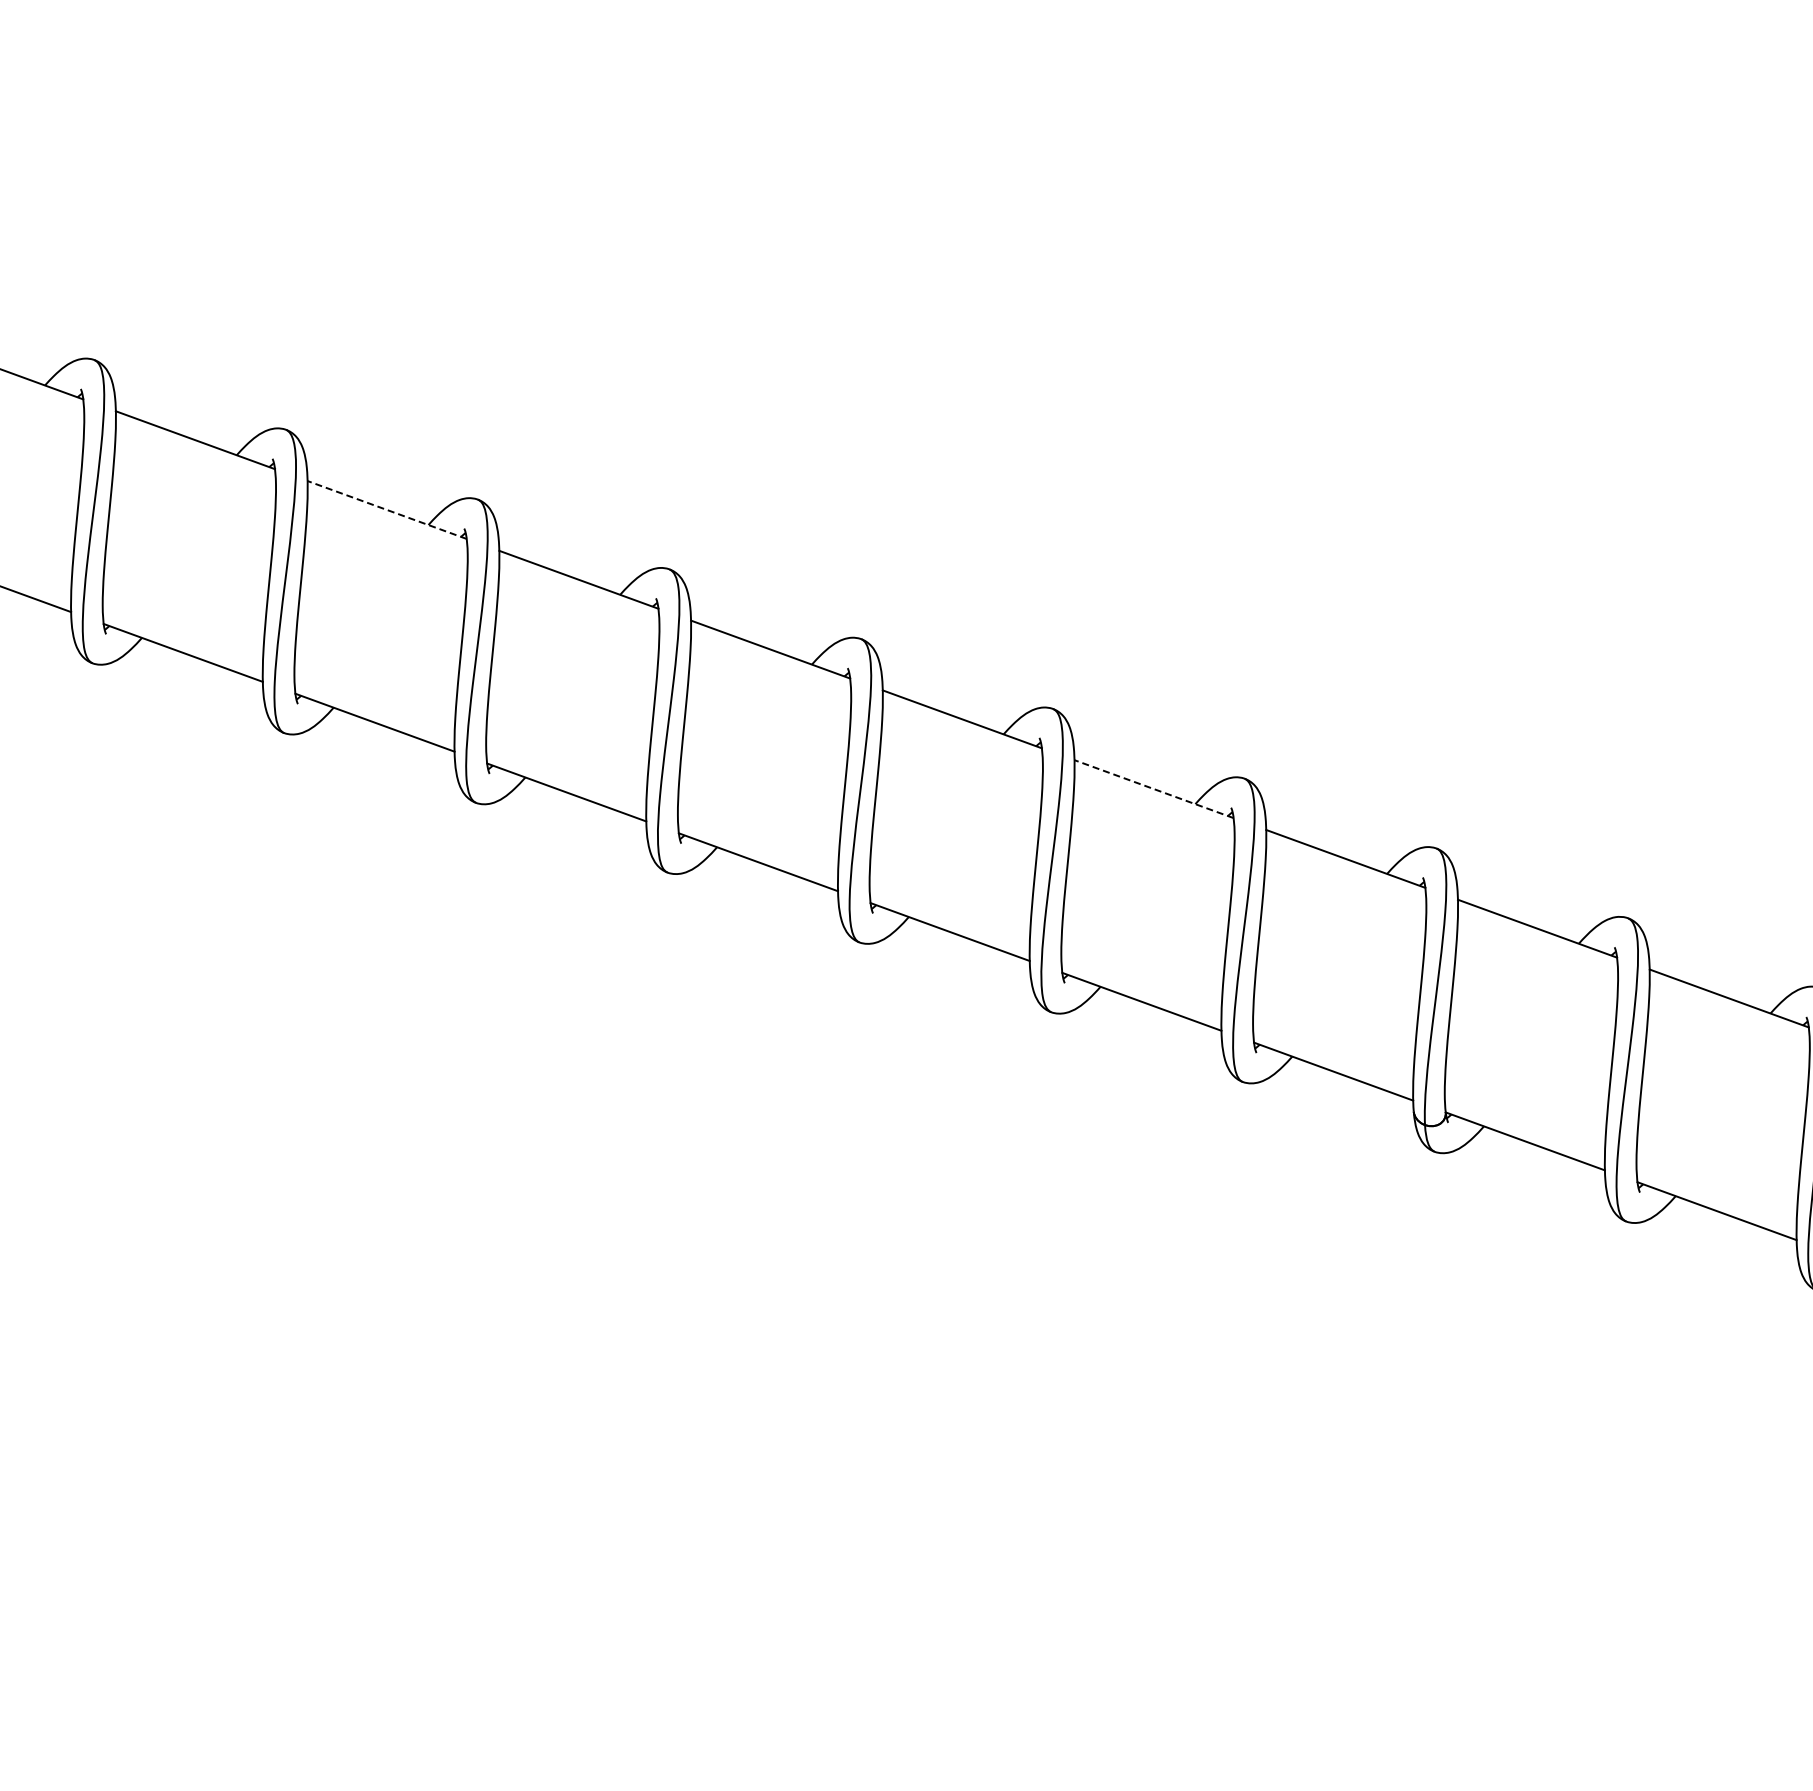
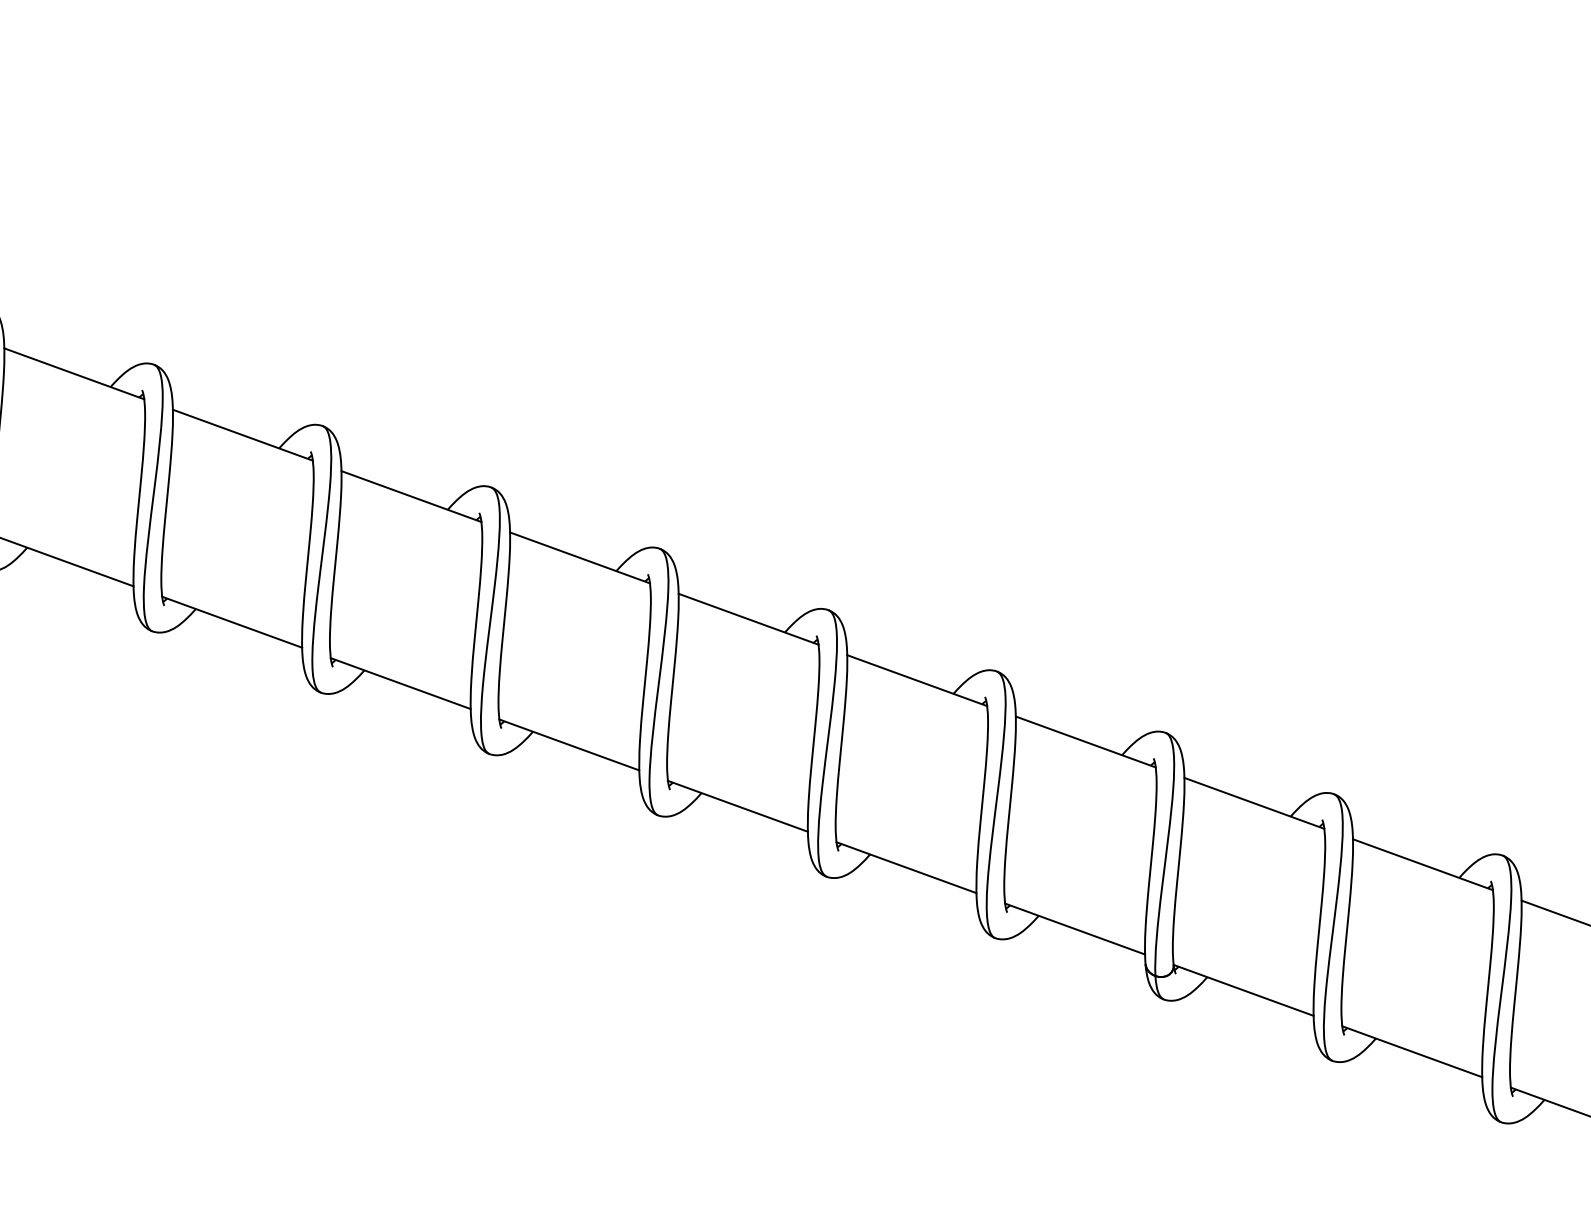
line: (387, 510) -> (243, 435), dashed -> solid
line: (1154, 789) -> (917, 680), dashed -> solid

